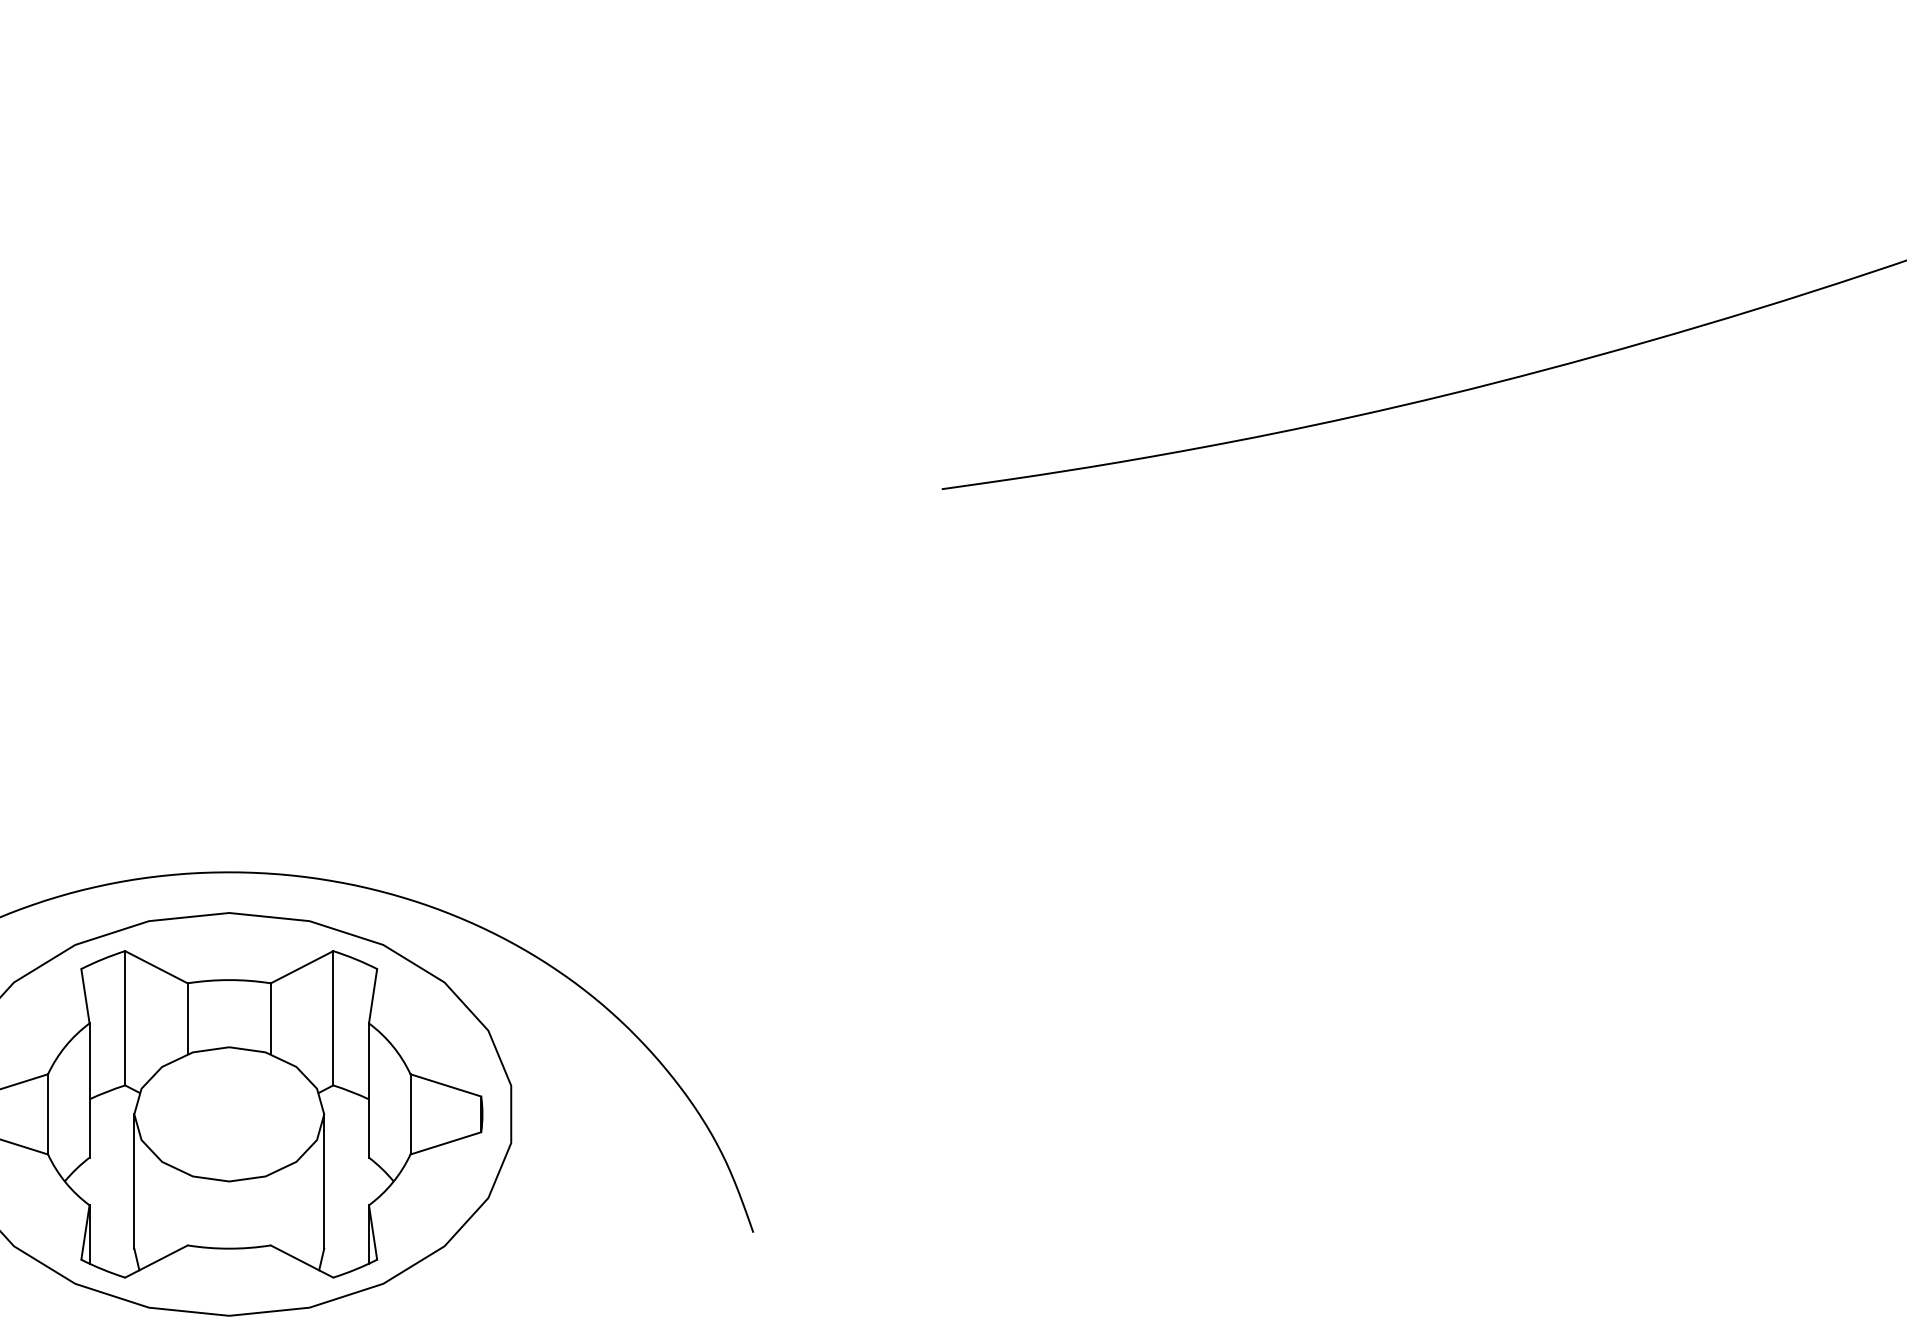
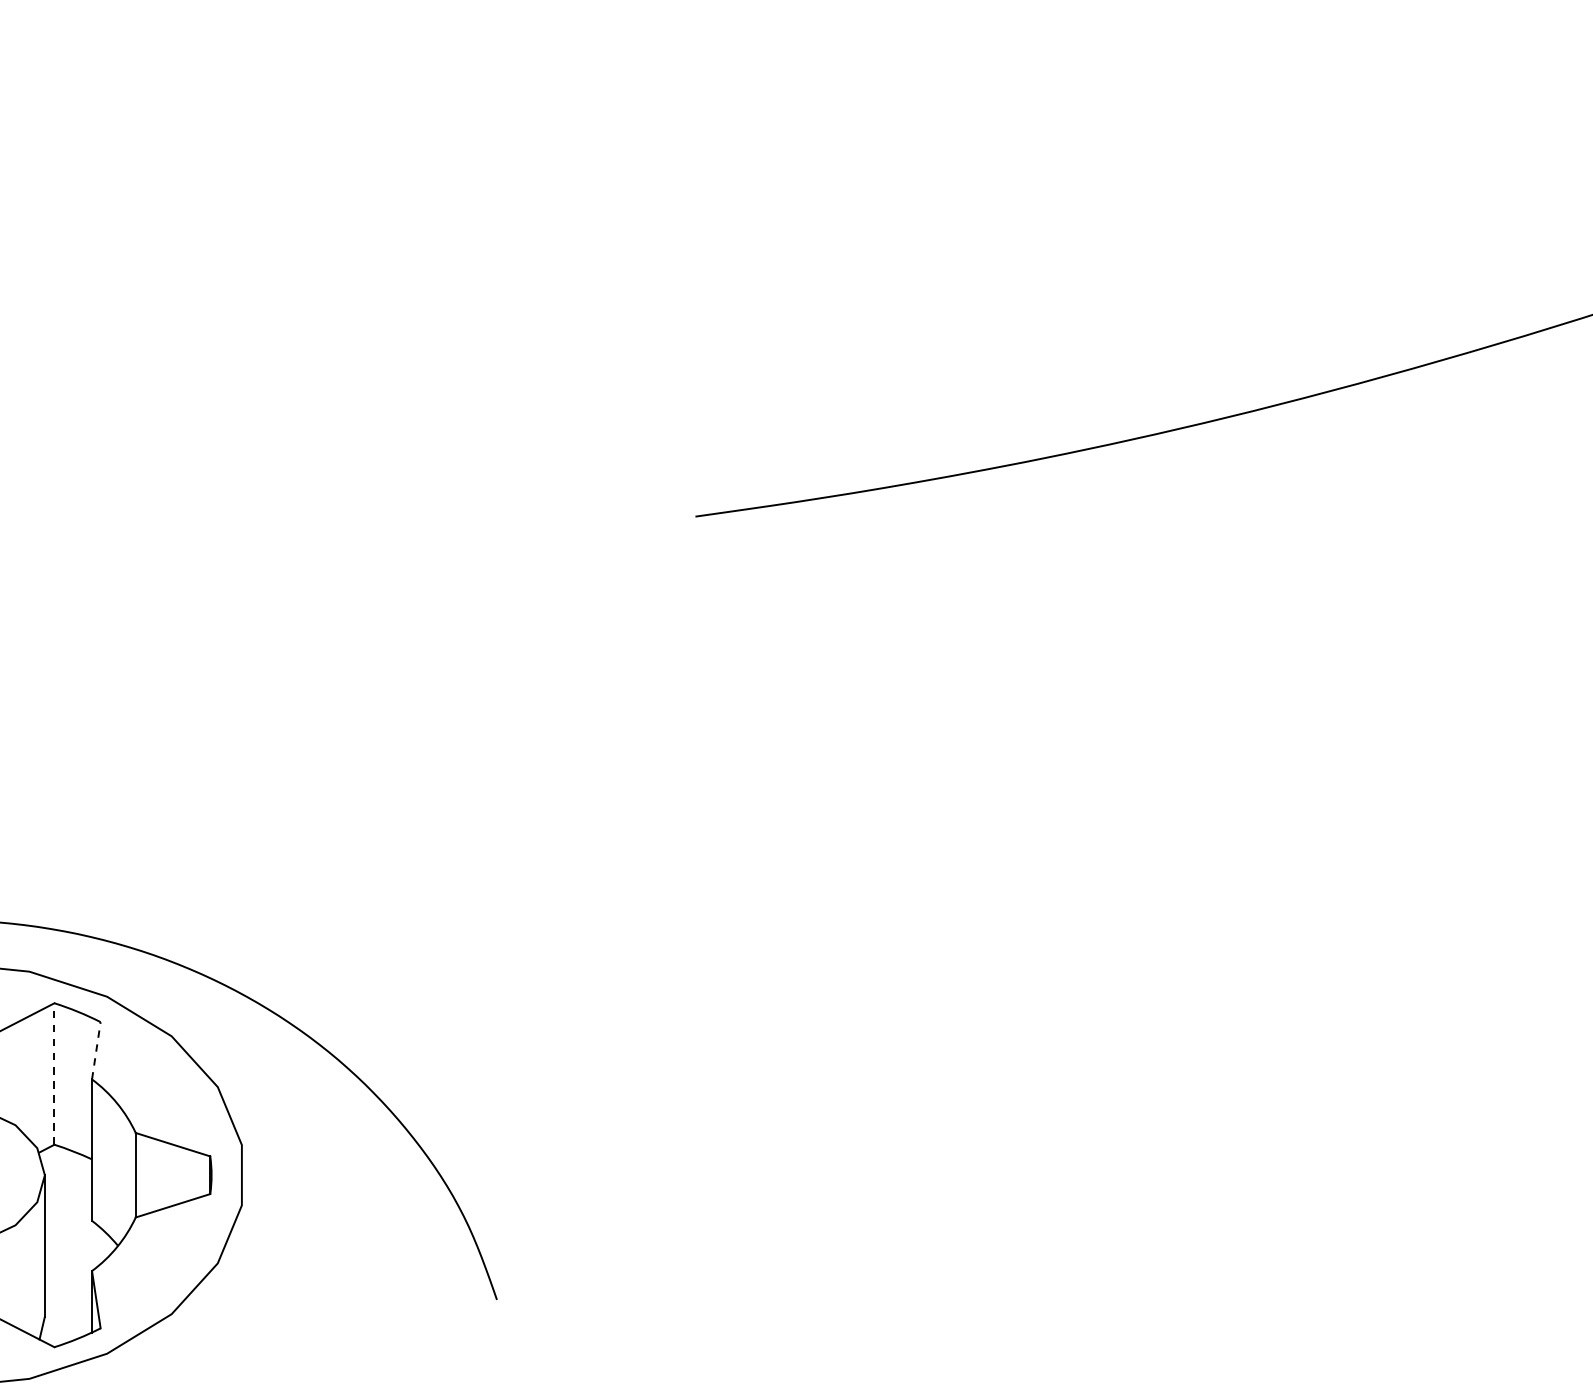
line: (373, 995) -> (96, 1049), solid -> dashed
line: (333, 1017) -> (54, 1073), solid -> dashed

